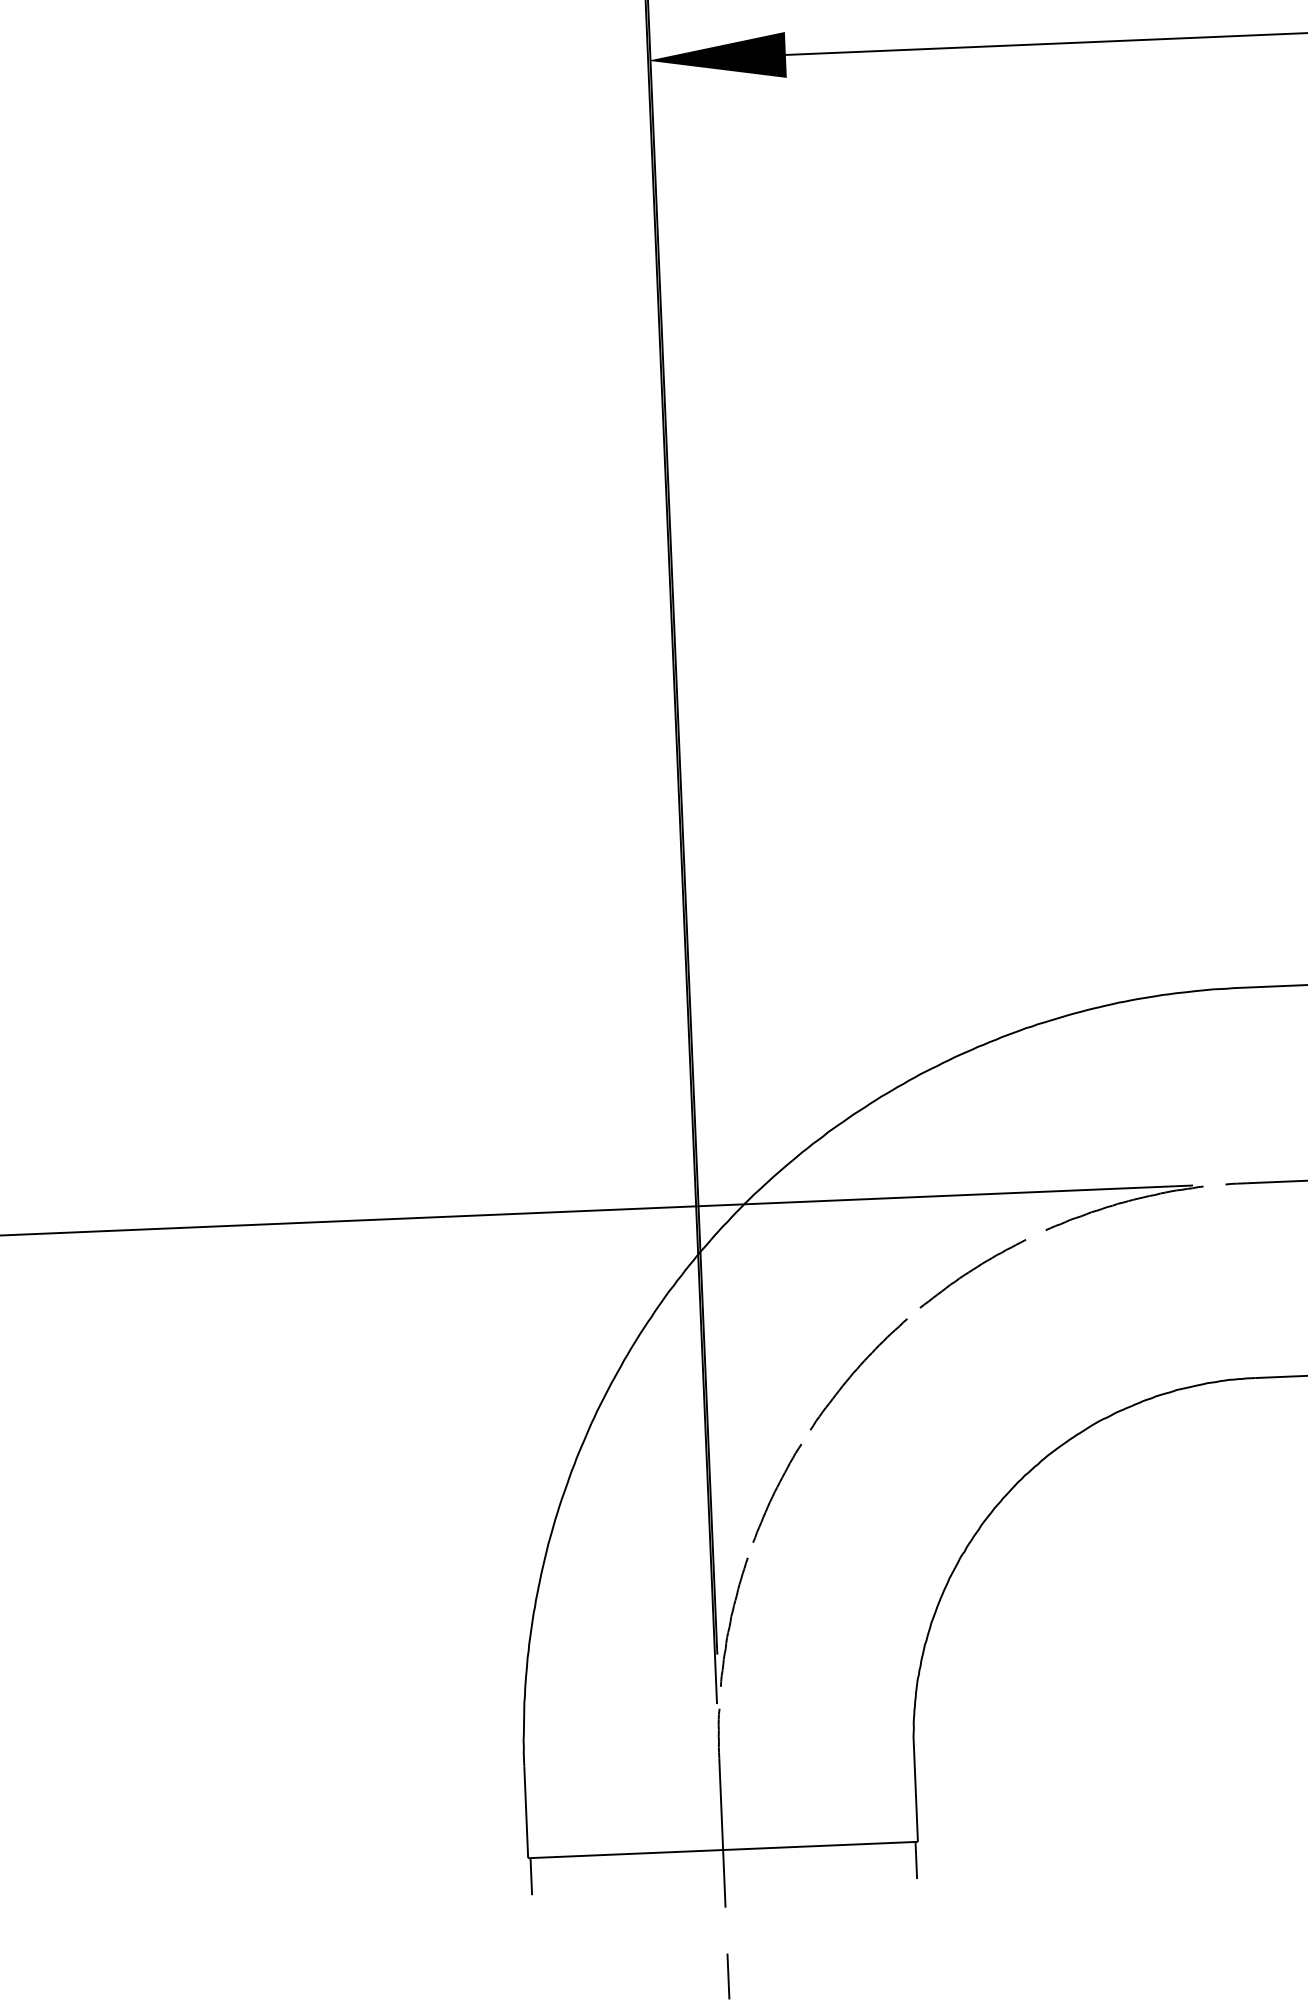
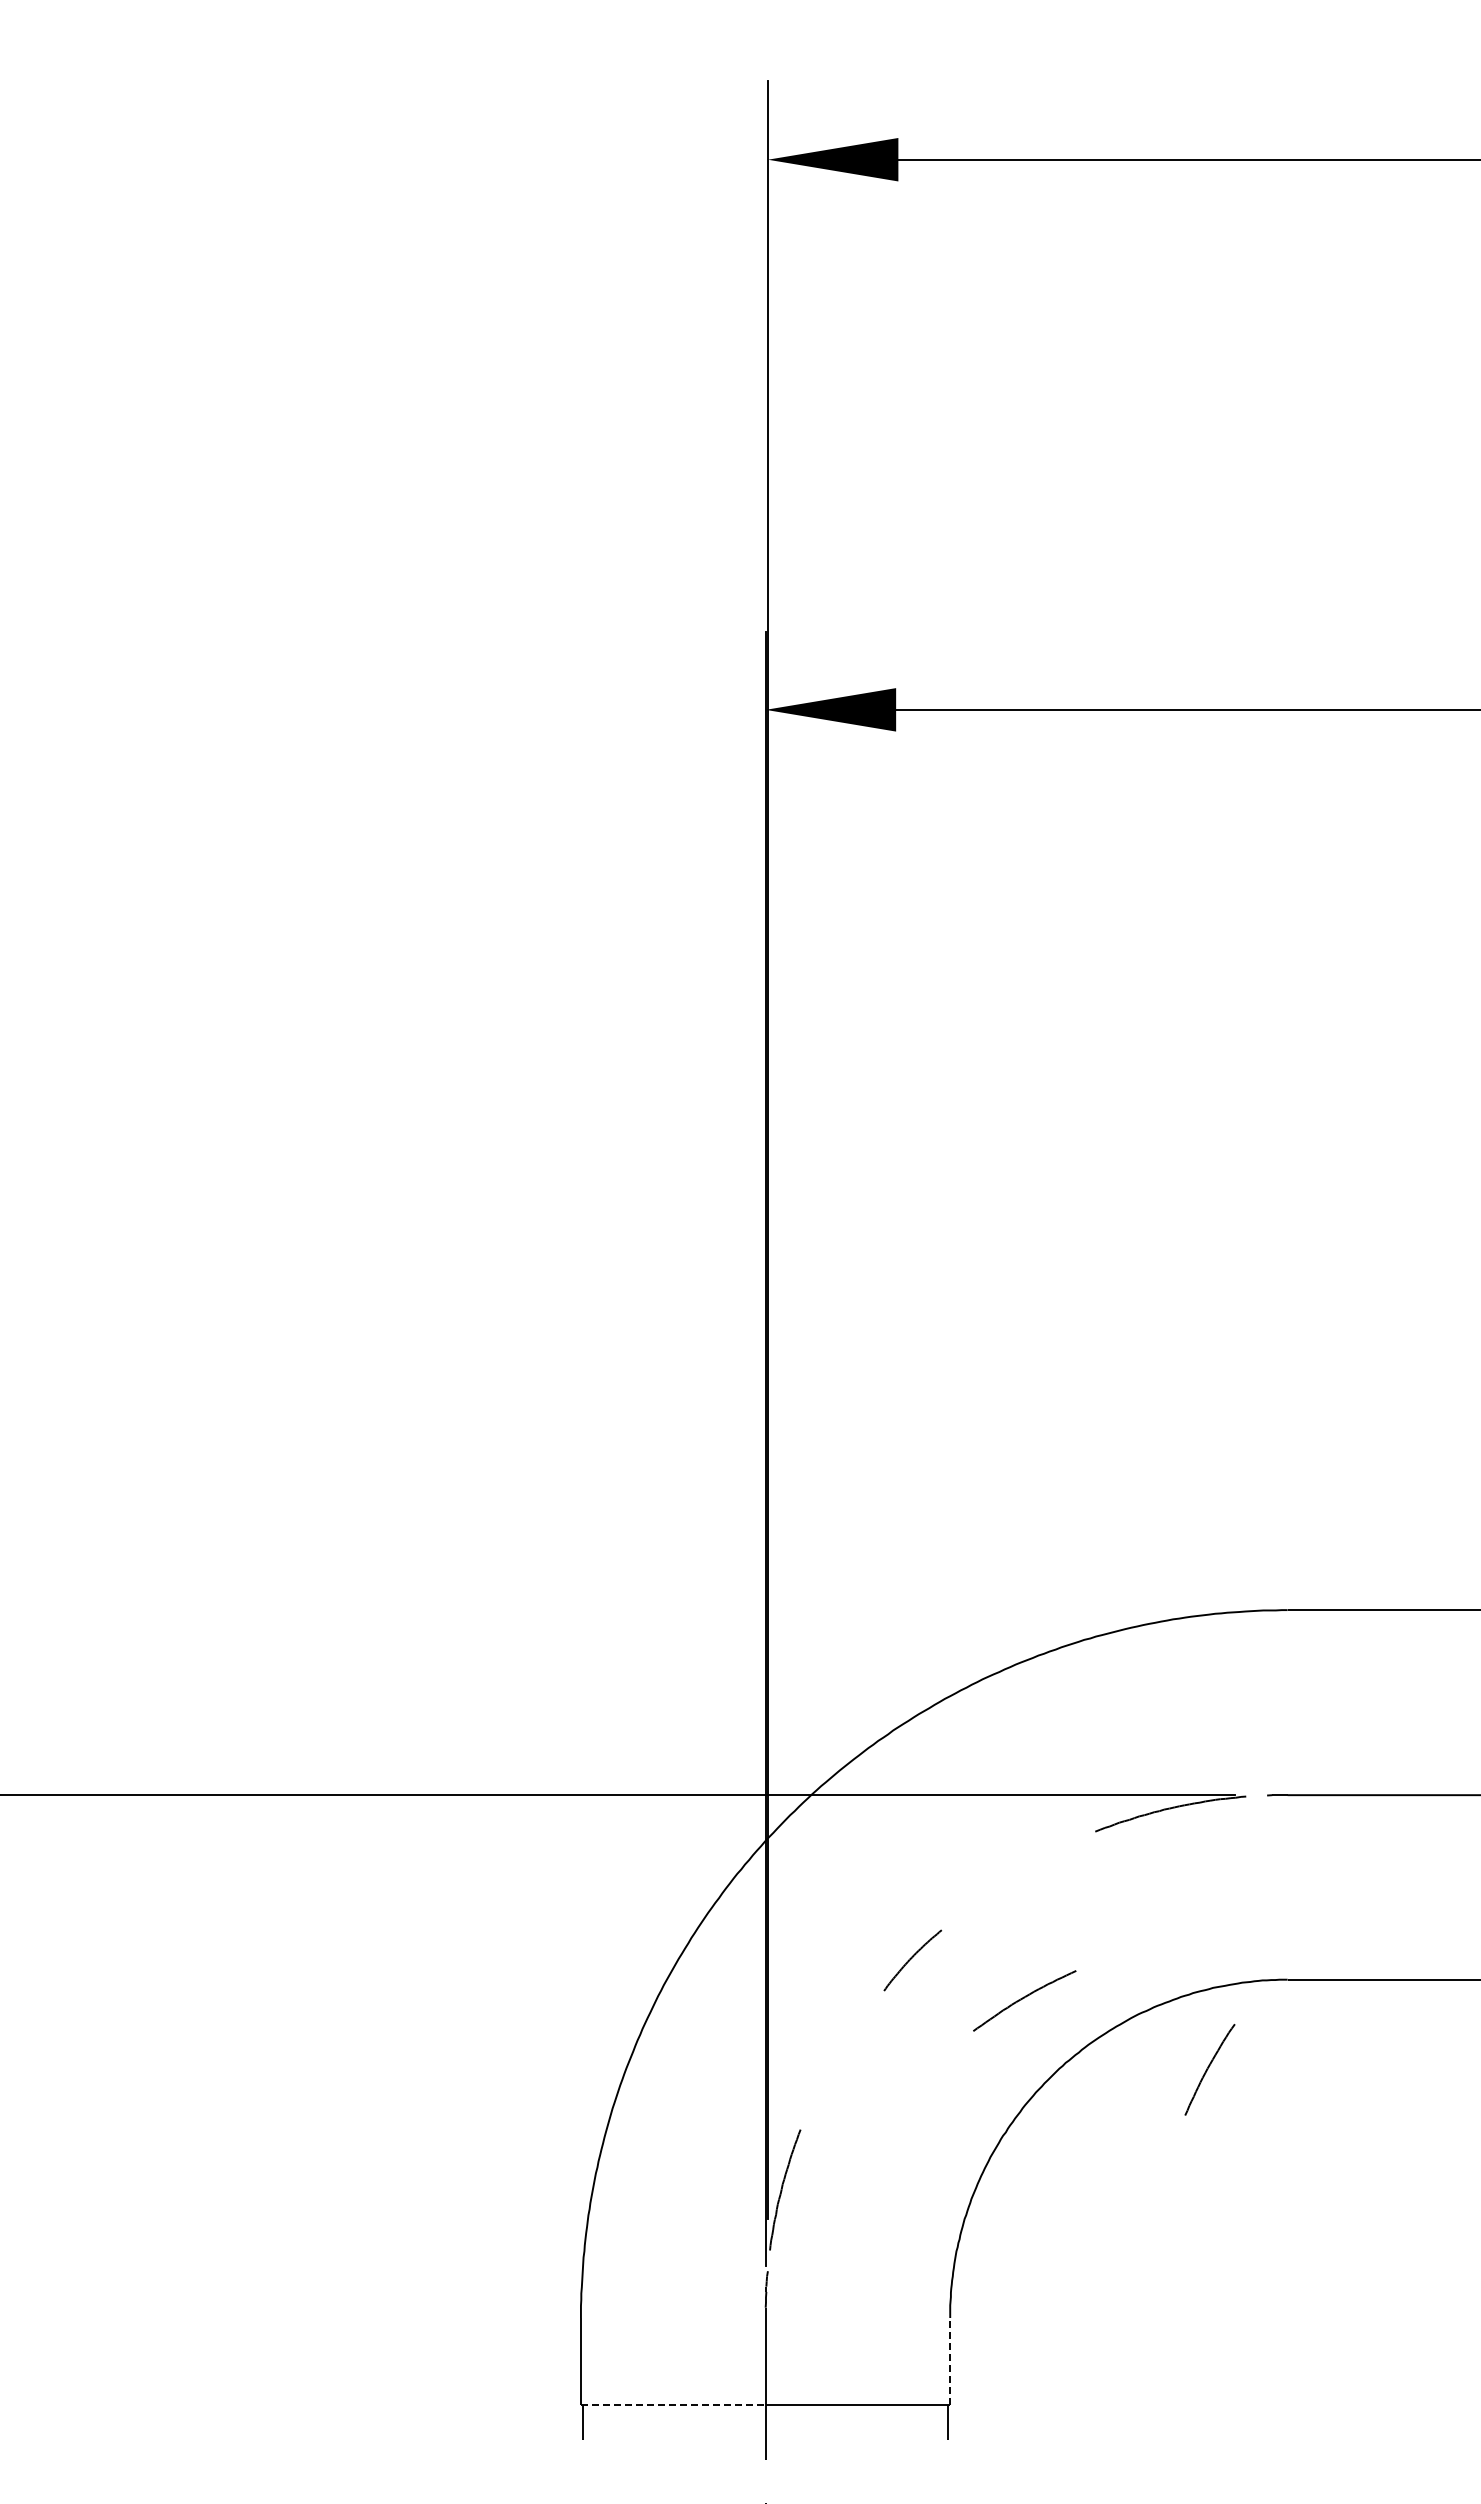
part: (972, 1273) -> (1024, 2000), moved
part: (858, 1374) -> (912, 1960), size x0.6
part: (776, 1493) -> (1209, 2069), moved
line: (916, 1794) -> (950, 2360), solid -> dashed
line: (625, 1853) -> (673, 2404), solid -> dashed

